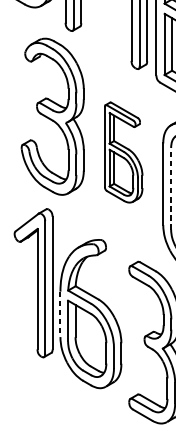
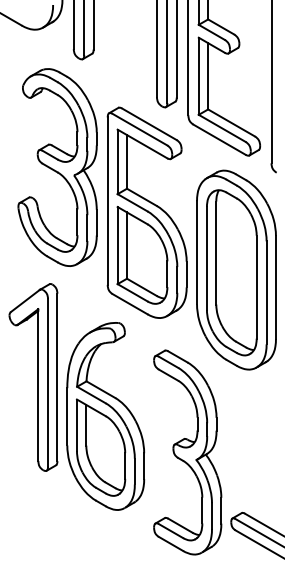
part: (123, 152) -> (146, 212), size x1.67
line: (170, 188) -> (206, 258), dashed -> solid
line: (60, 314) -> (67, 416), dashed -> solid

